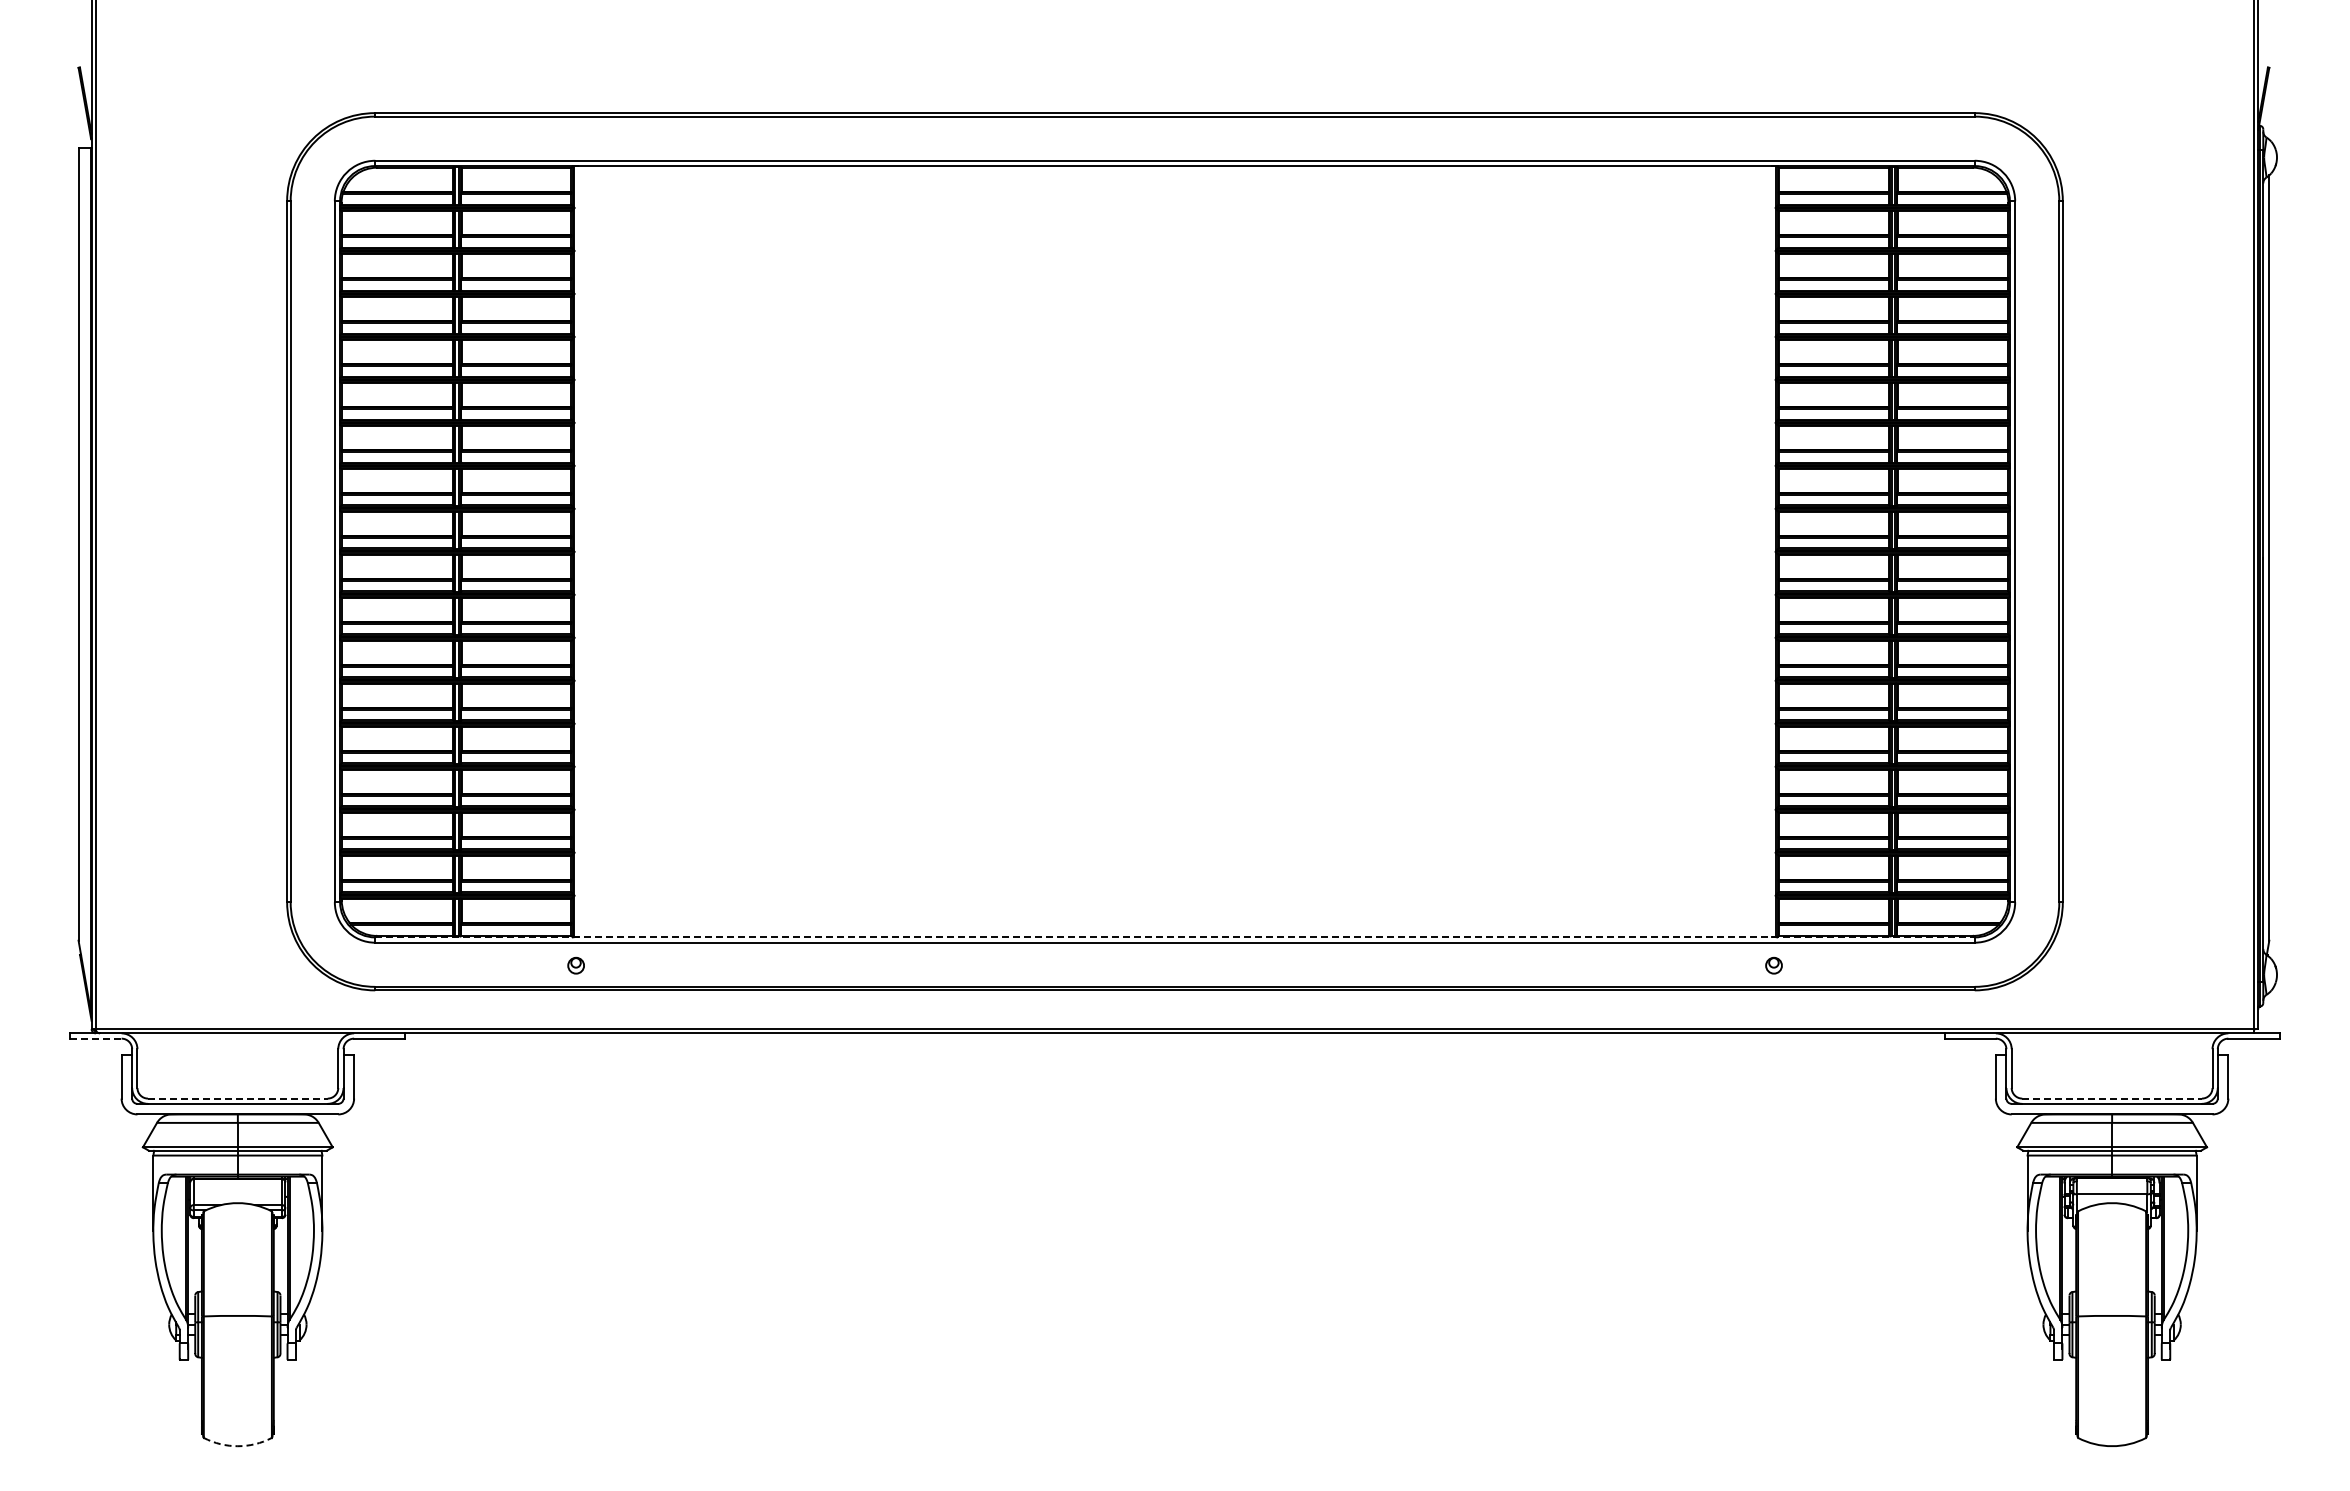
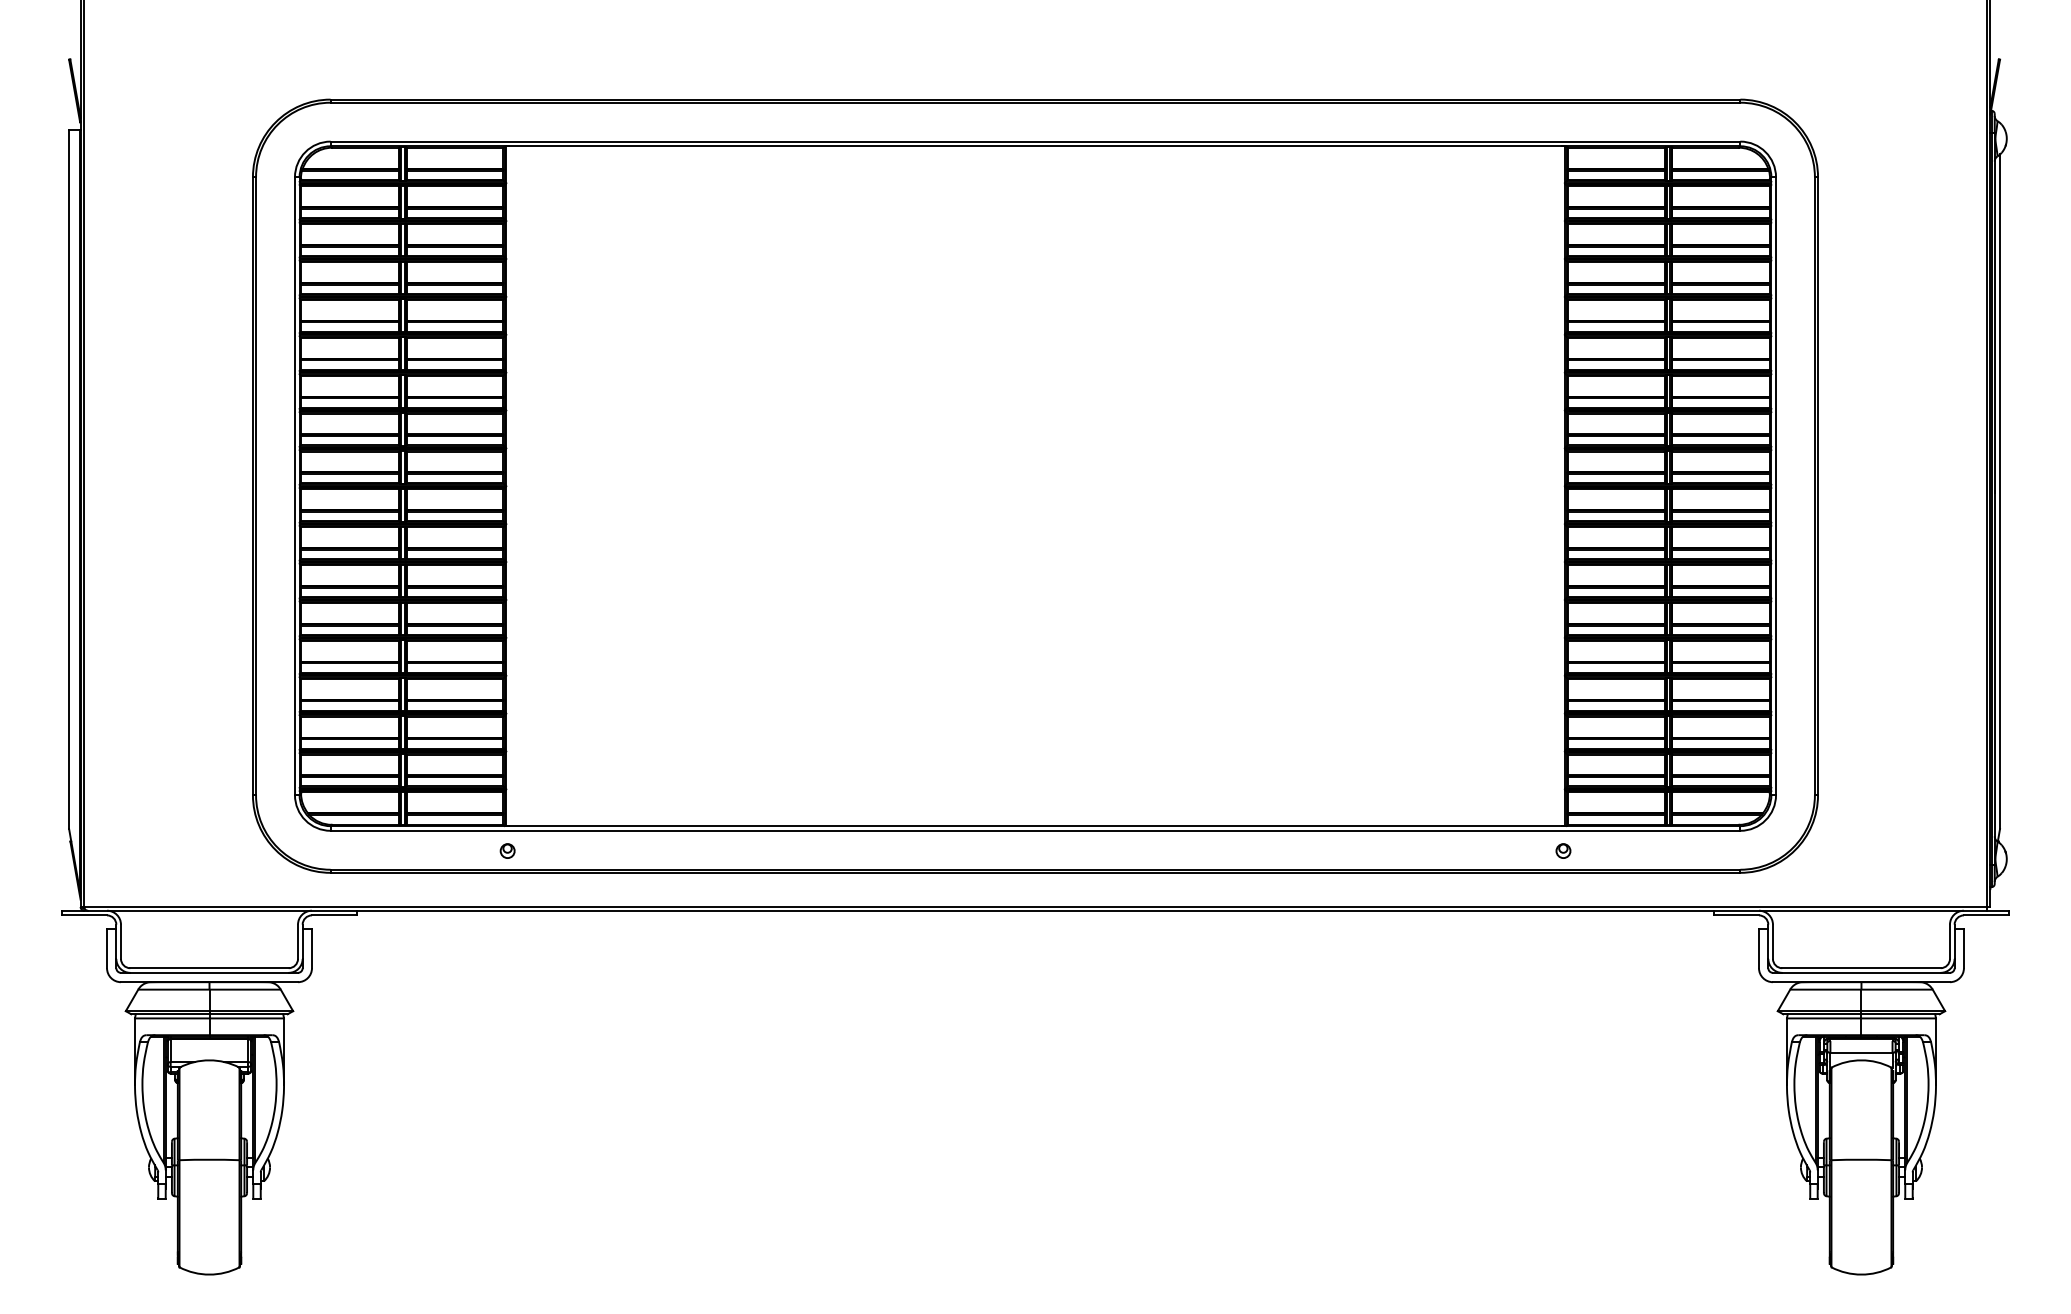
line: (1175, 937) -> (1035, 826), dashed -> solid
line: (96, 1038) -> (84, 915), dashed -> solid
line: (237, 1098) -> (209, 968), dashed -> solid
line: (2112, 1098) -> (1861, 968), dashed -> solid
arc: (237, 1446) -> (209, 1274), dashed -> solid

